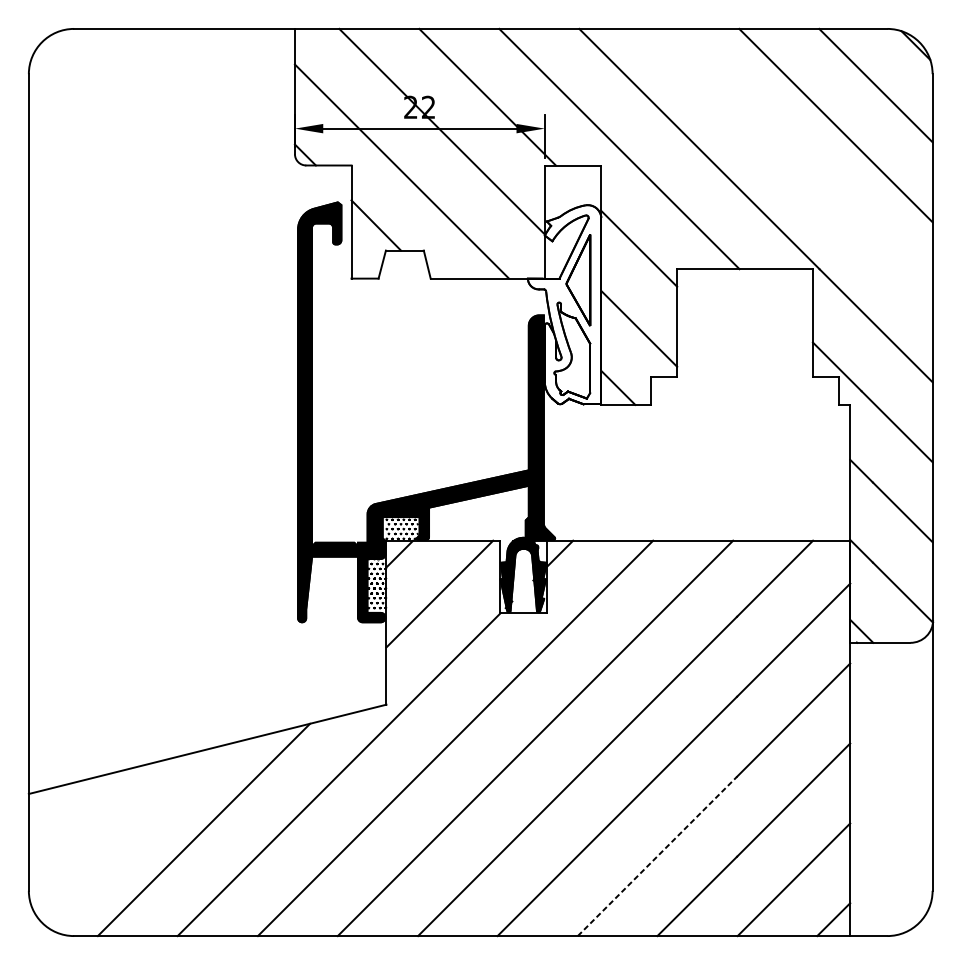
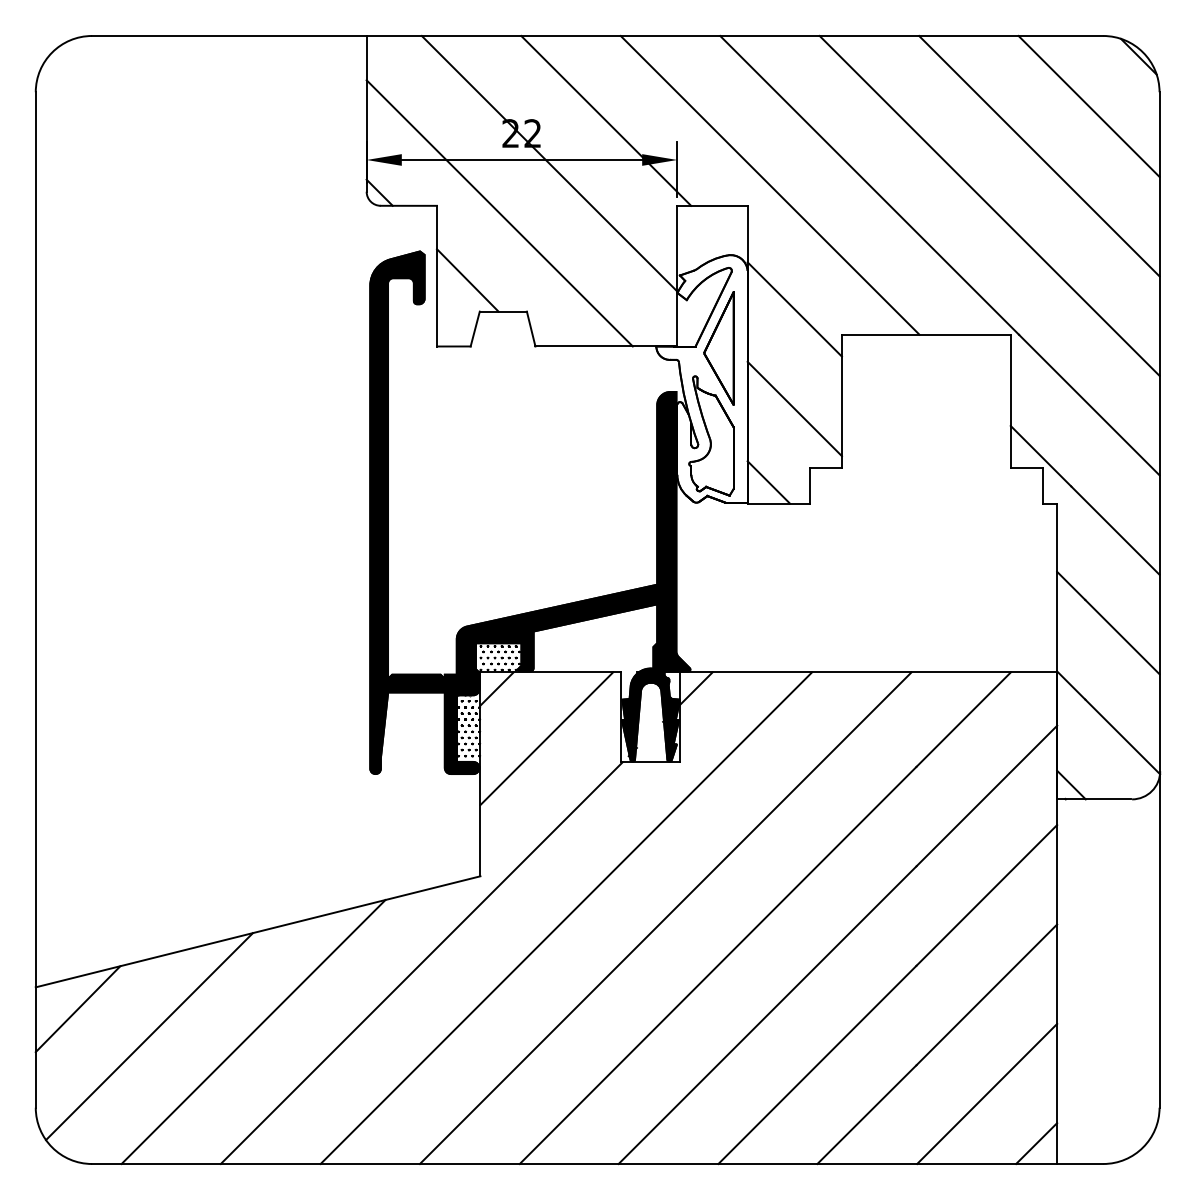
line: (795, 165) -> (989, 205), added
line: (62, 811) -> (77, 1009), added
line: (120, 833) -> (149, 1036), added
line: (657, 856) -> (817, 1064), dashed -> solid

